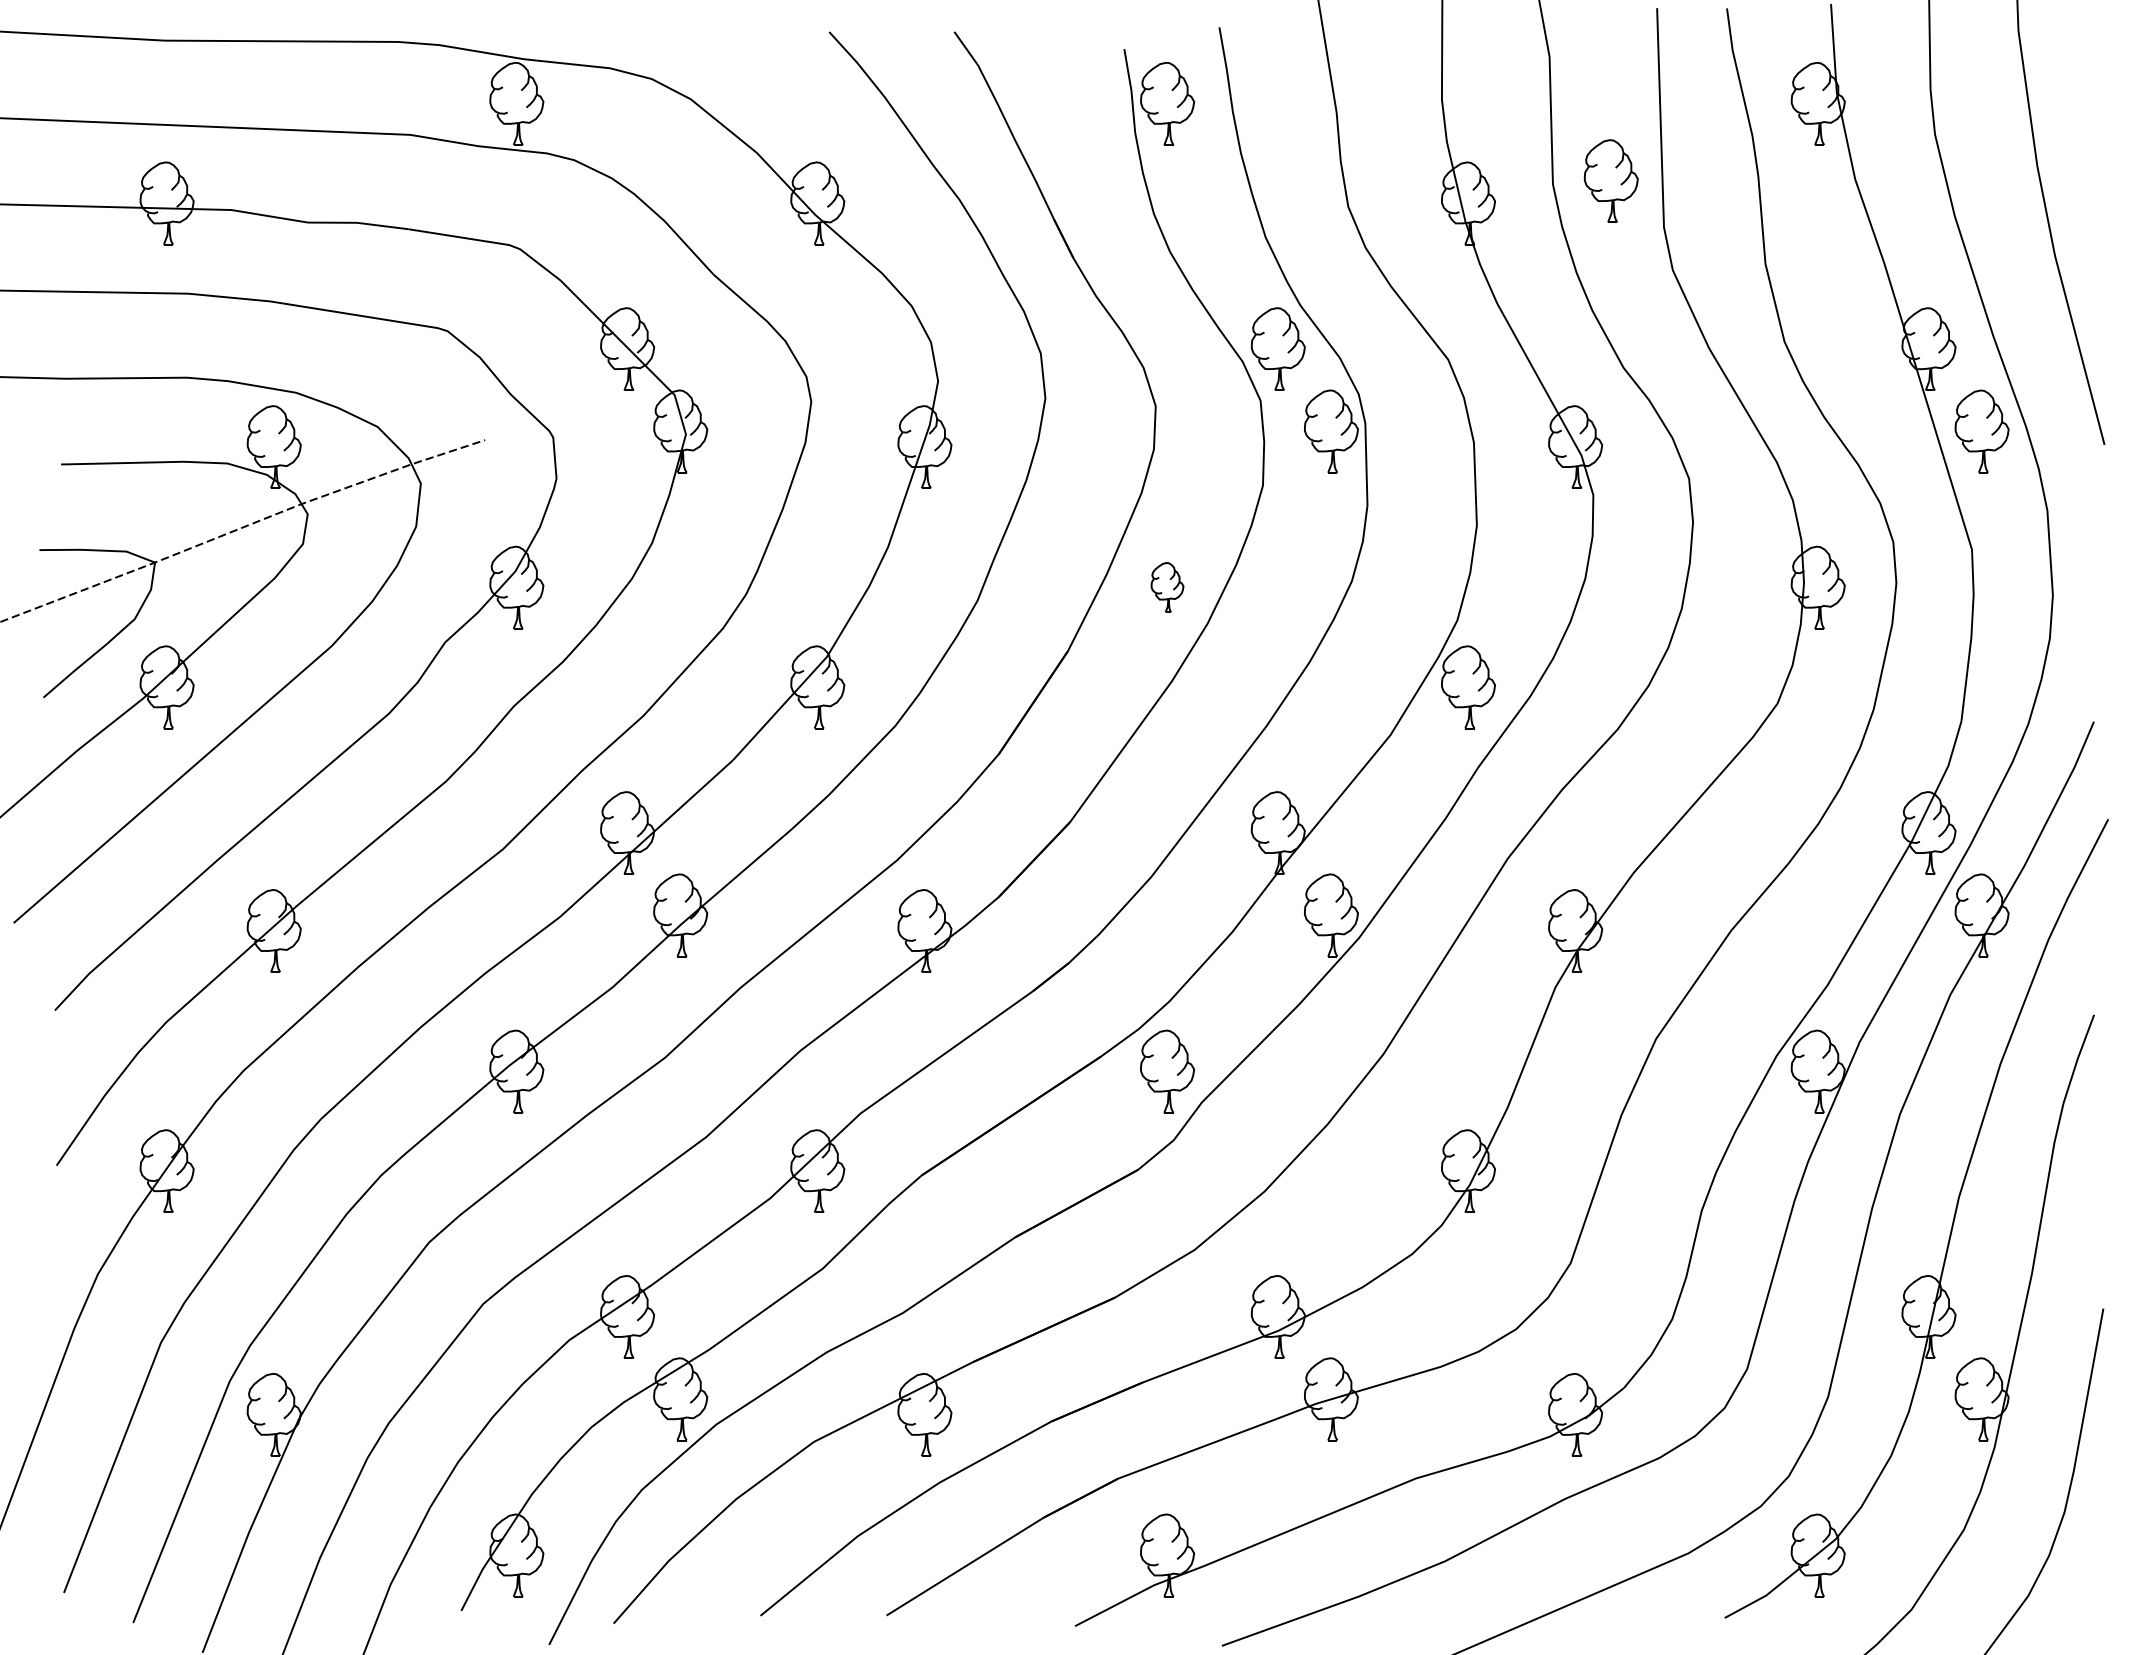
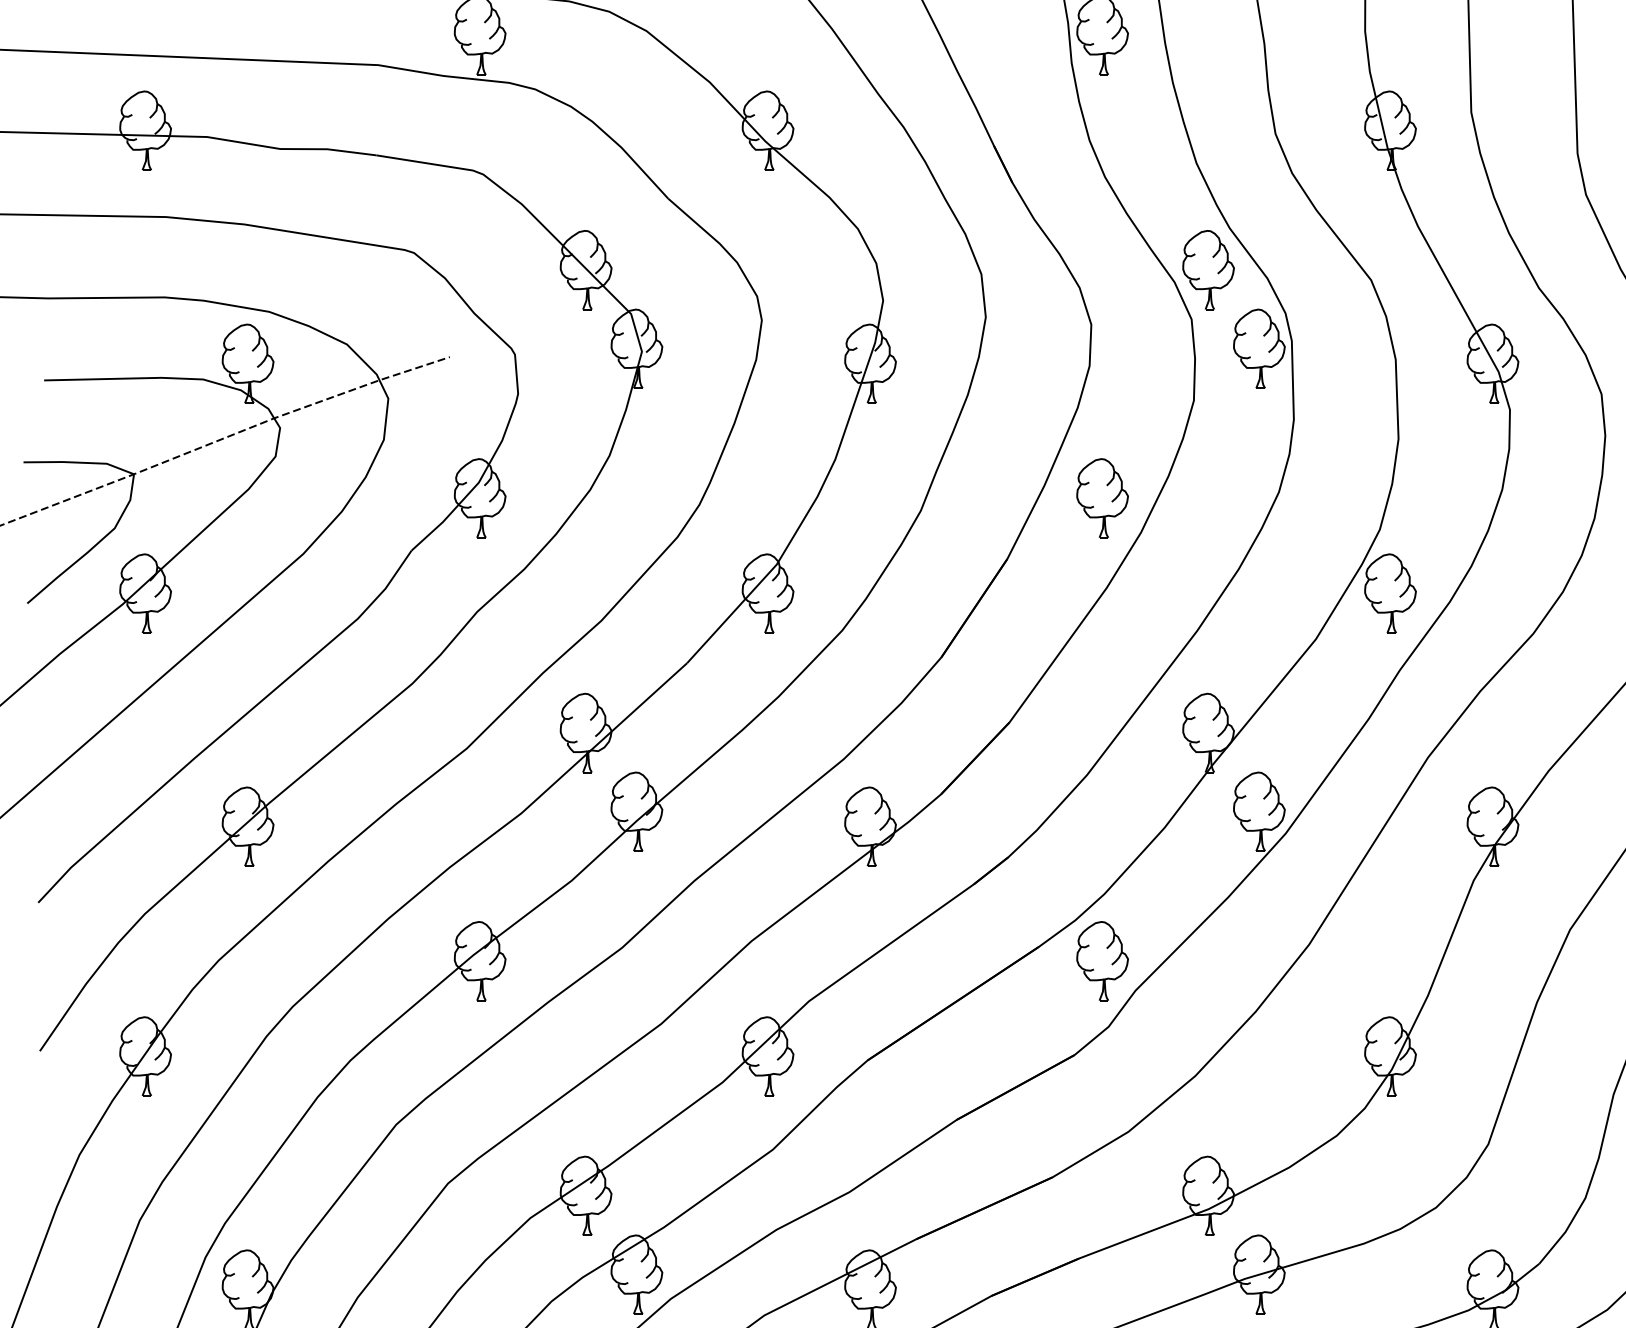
part: (1610, 180) -> (1526, 108), removed
part: (1167, 587) -> (1102, 498), size x1.67

